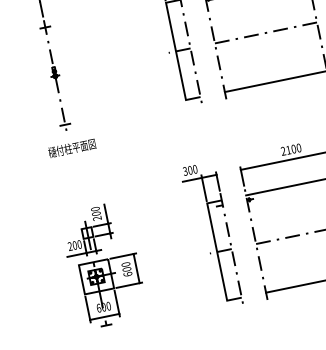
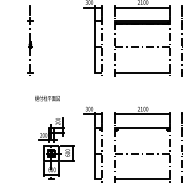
text: (72, 148) -> (47, 98), moved
part: (104, 265) -> (56, 148), moved

